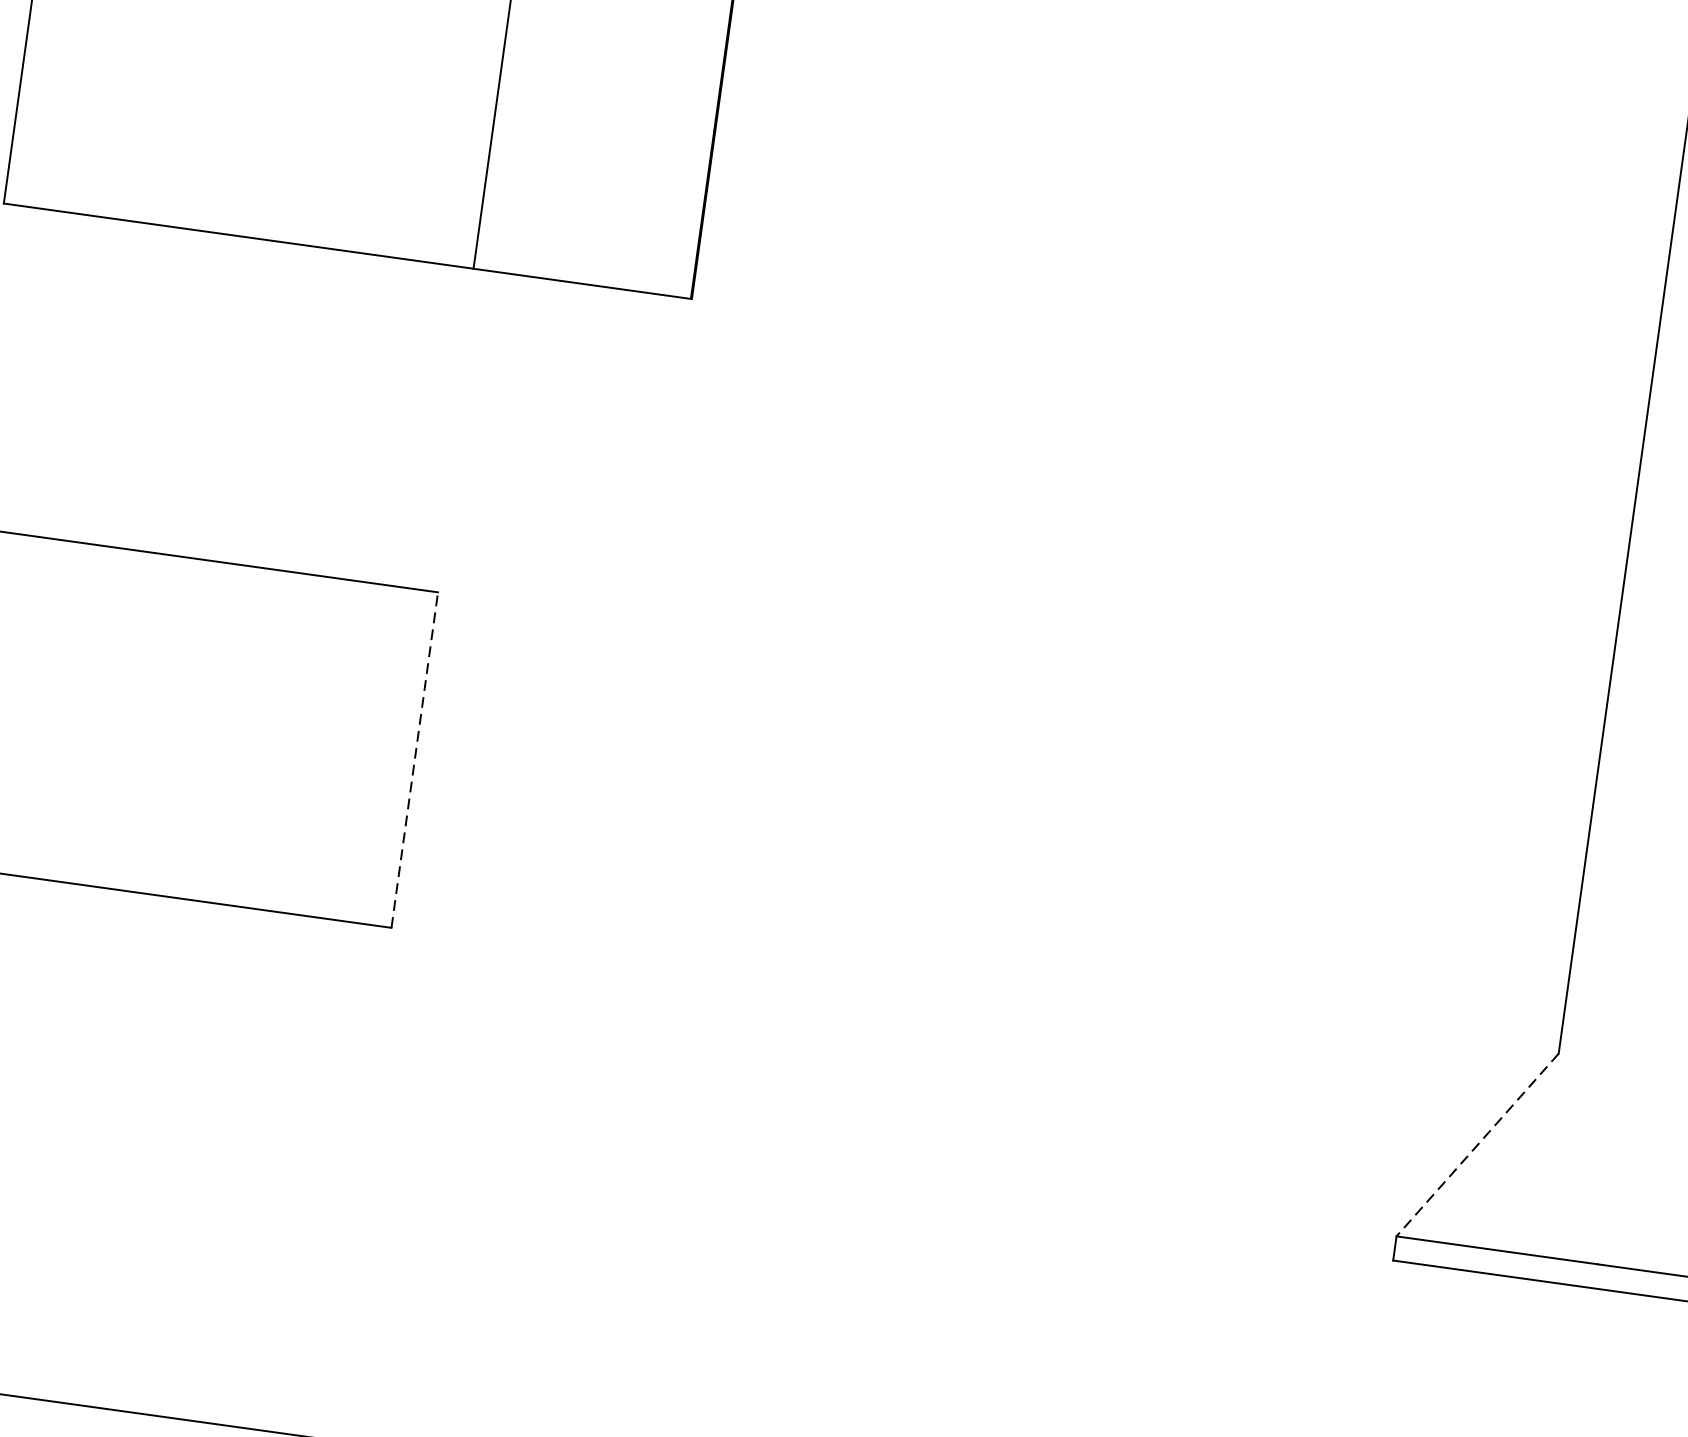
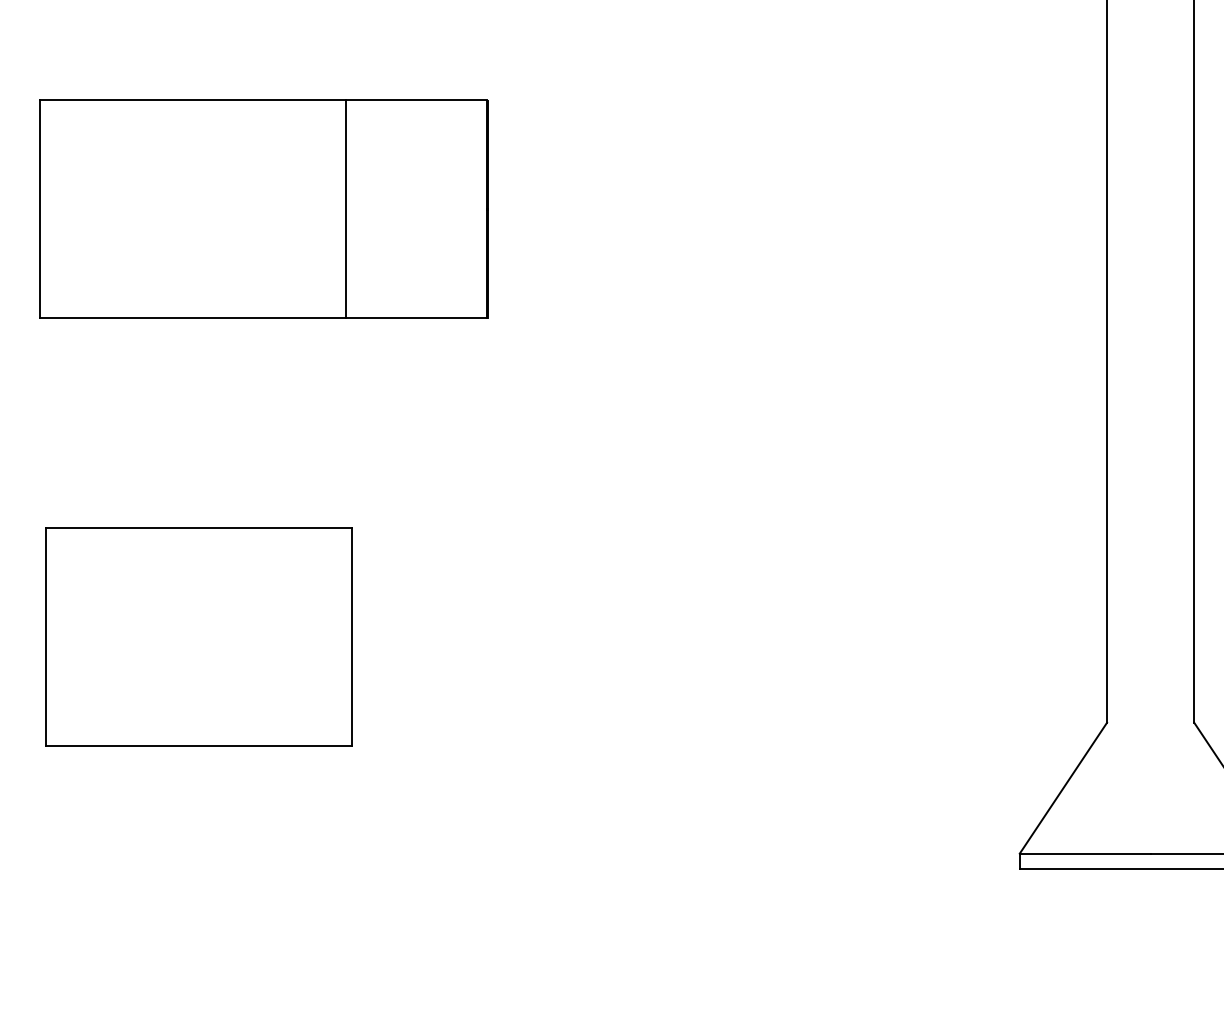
line: (414, 759) -> (351, 636), dashed -> solid
line: (1477, 1145) -> (1063, 788), dashed -> solid

